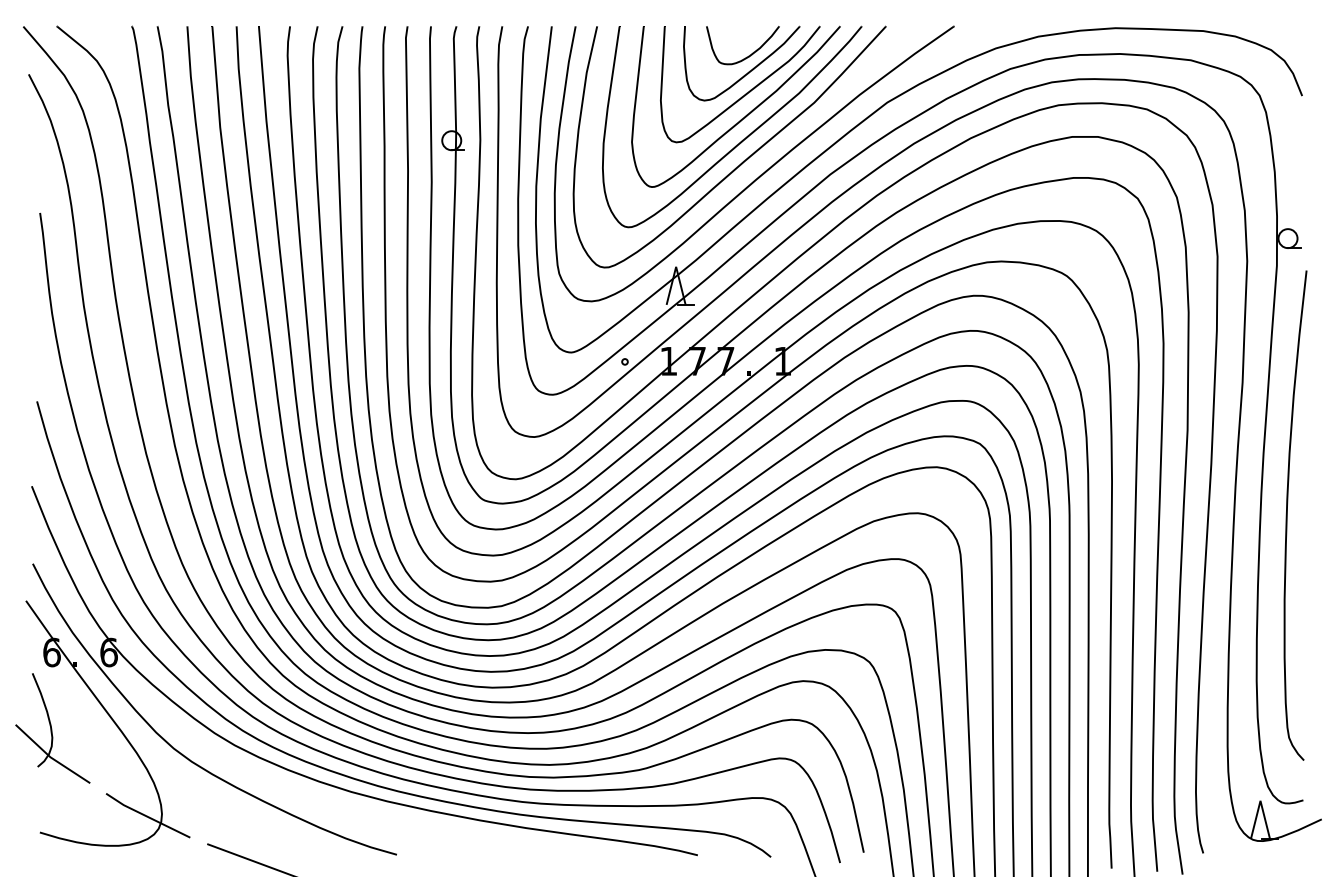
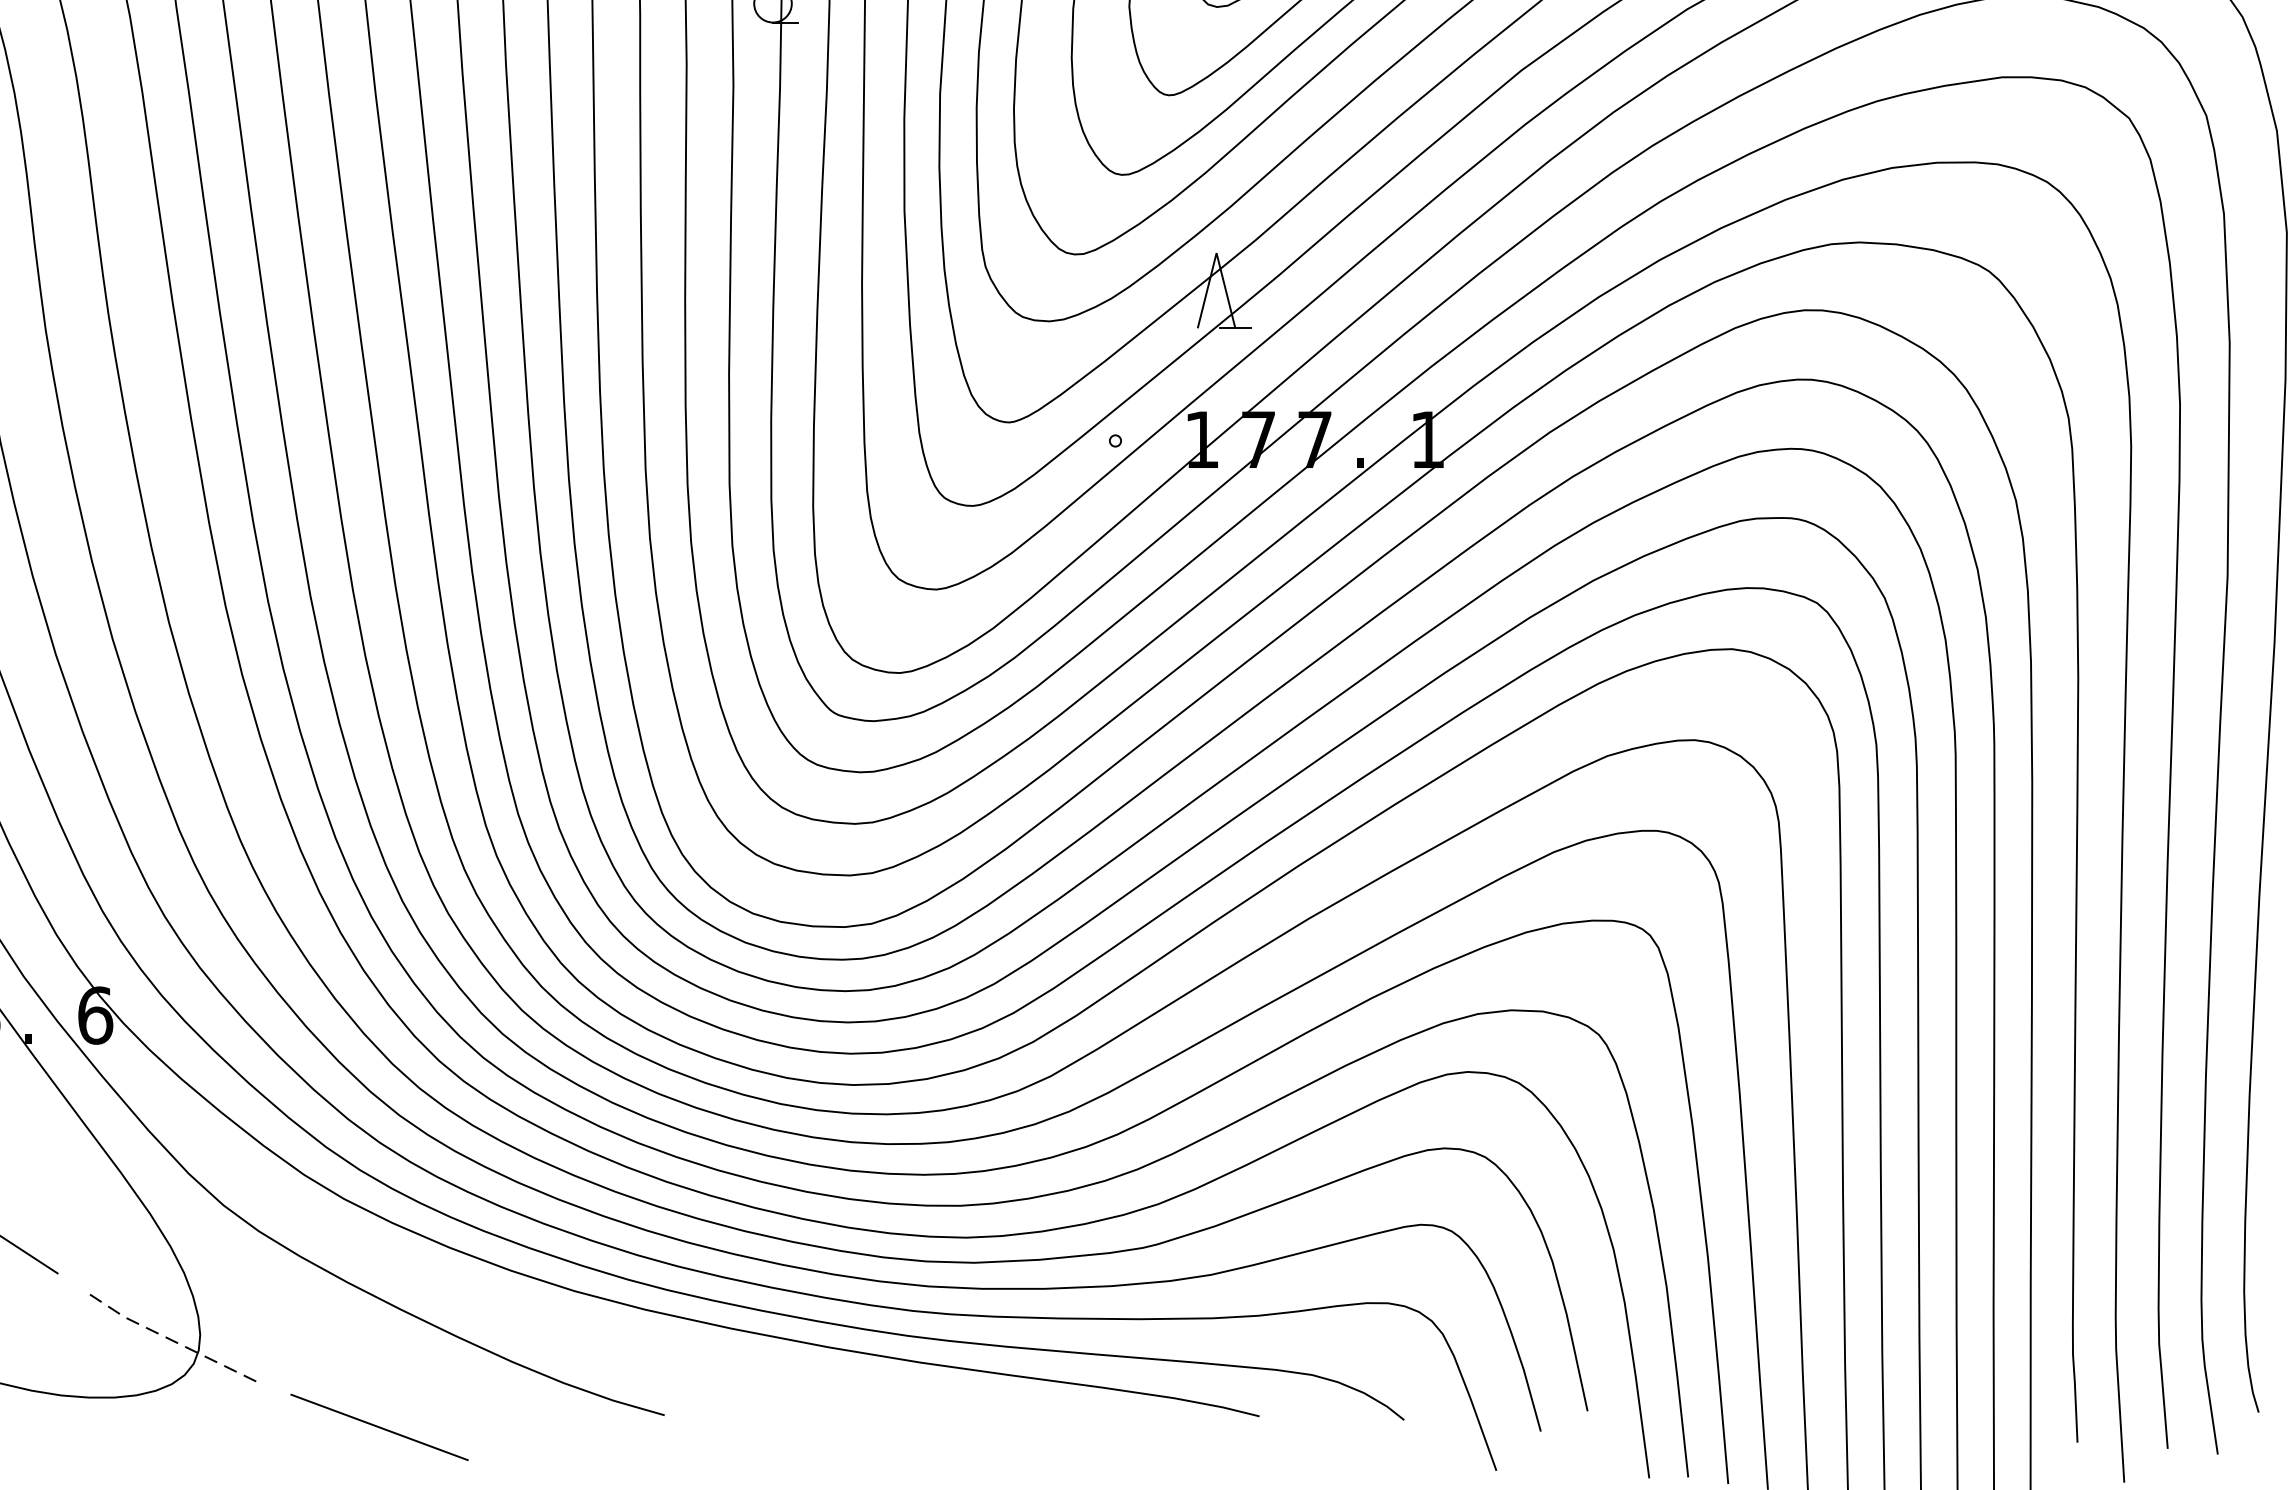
line: (146, 816) -> (169, 1339), solid -> dashed

